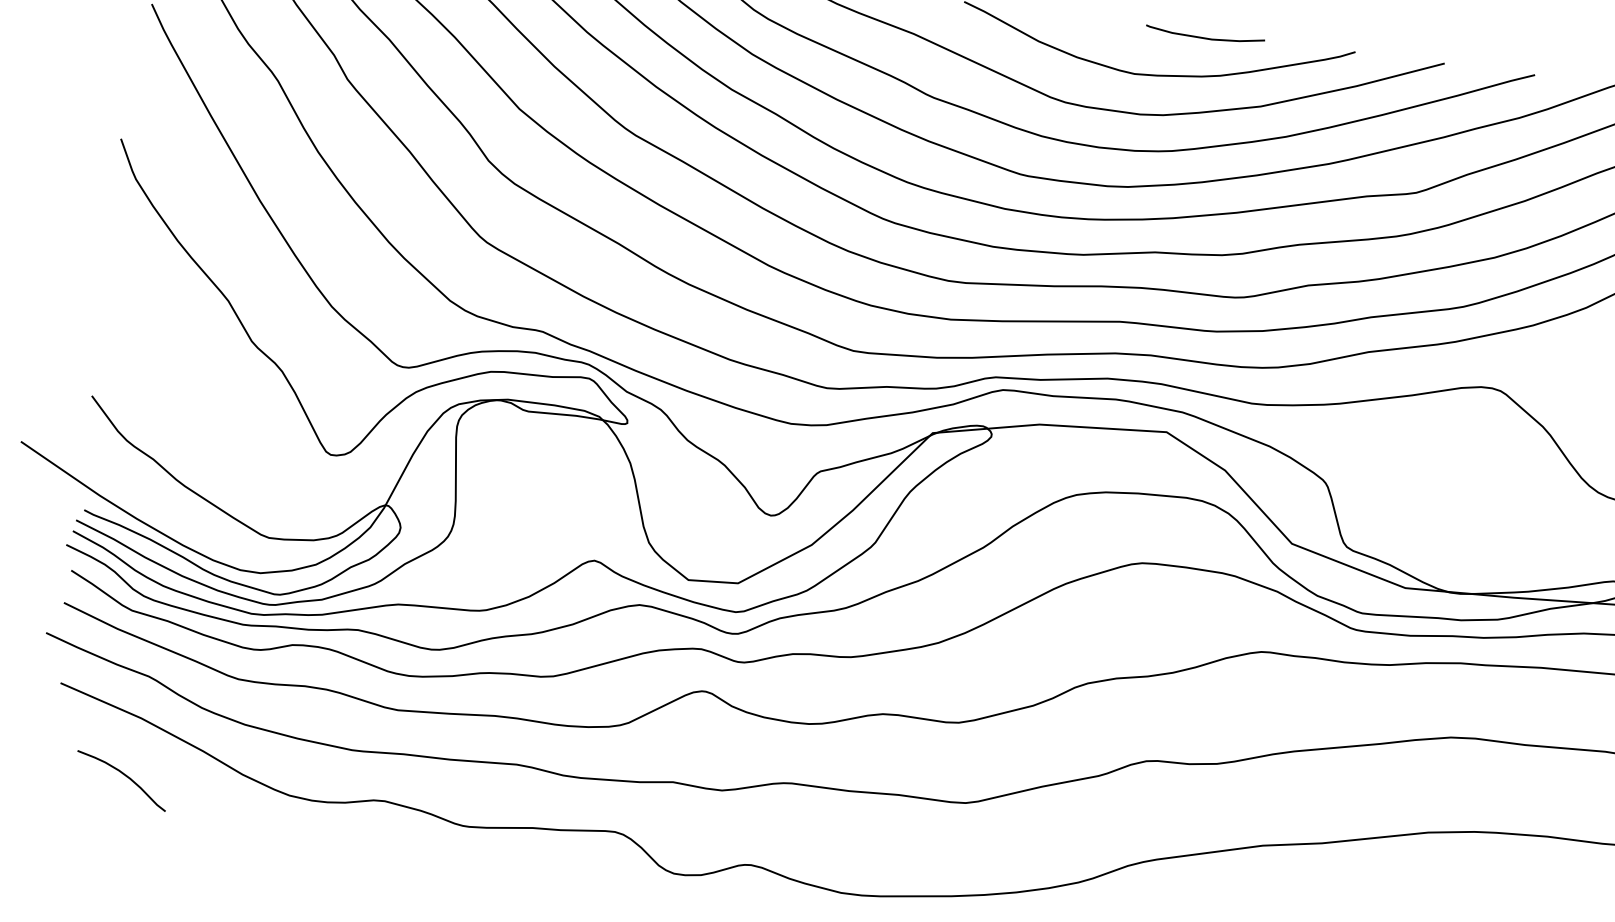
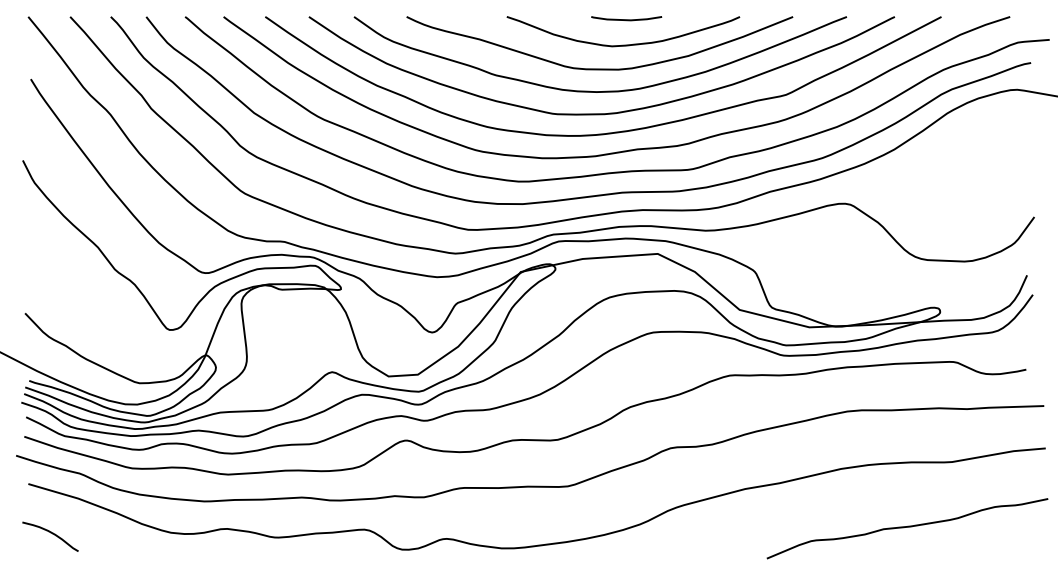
curve: (1204, 37) -> (626, 19), moved
curve: (125, 777) -> (52, 534), moved

